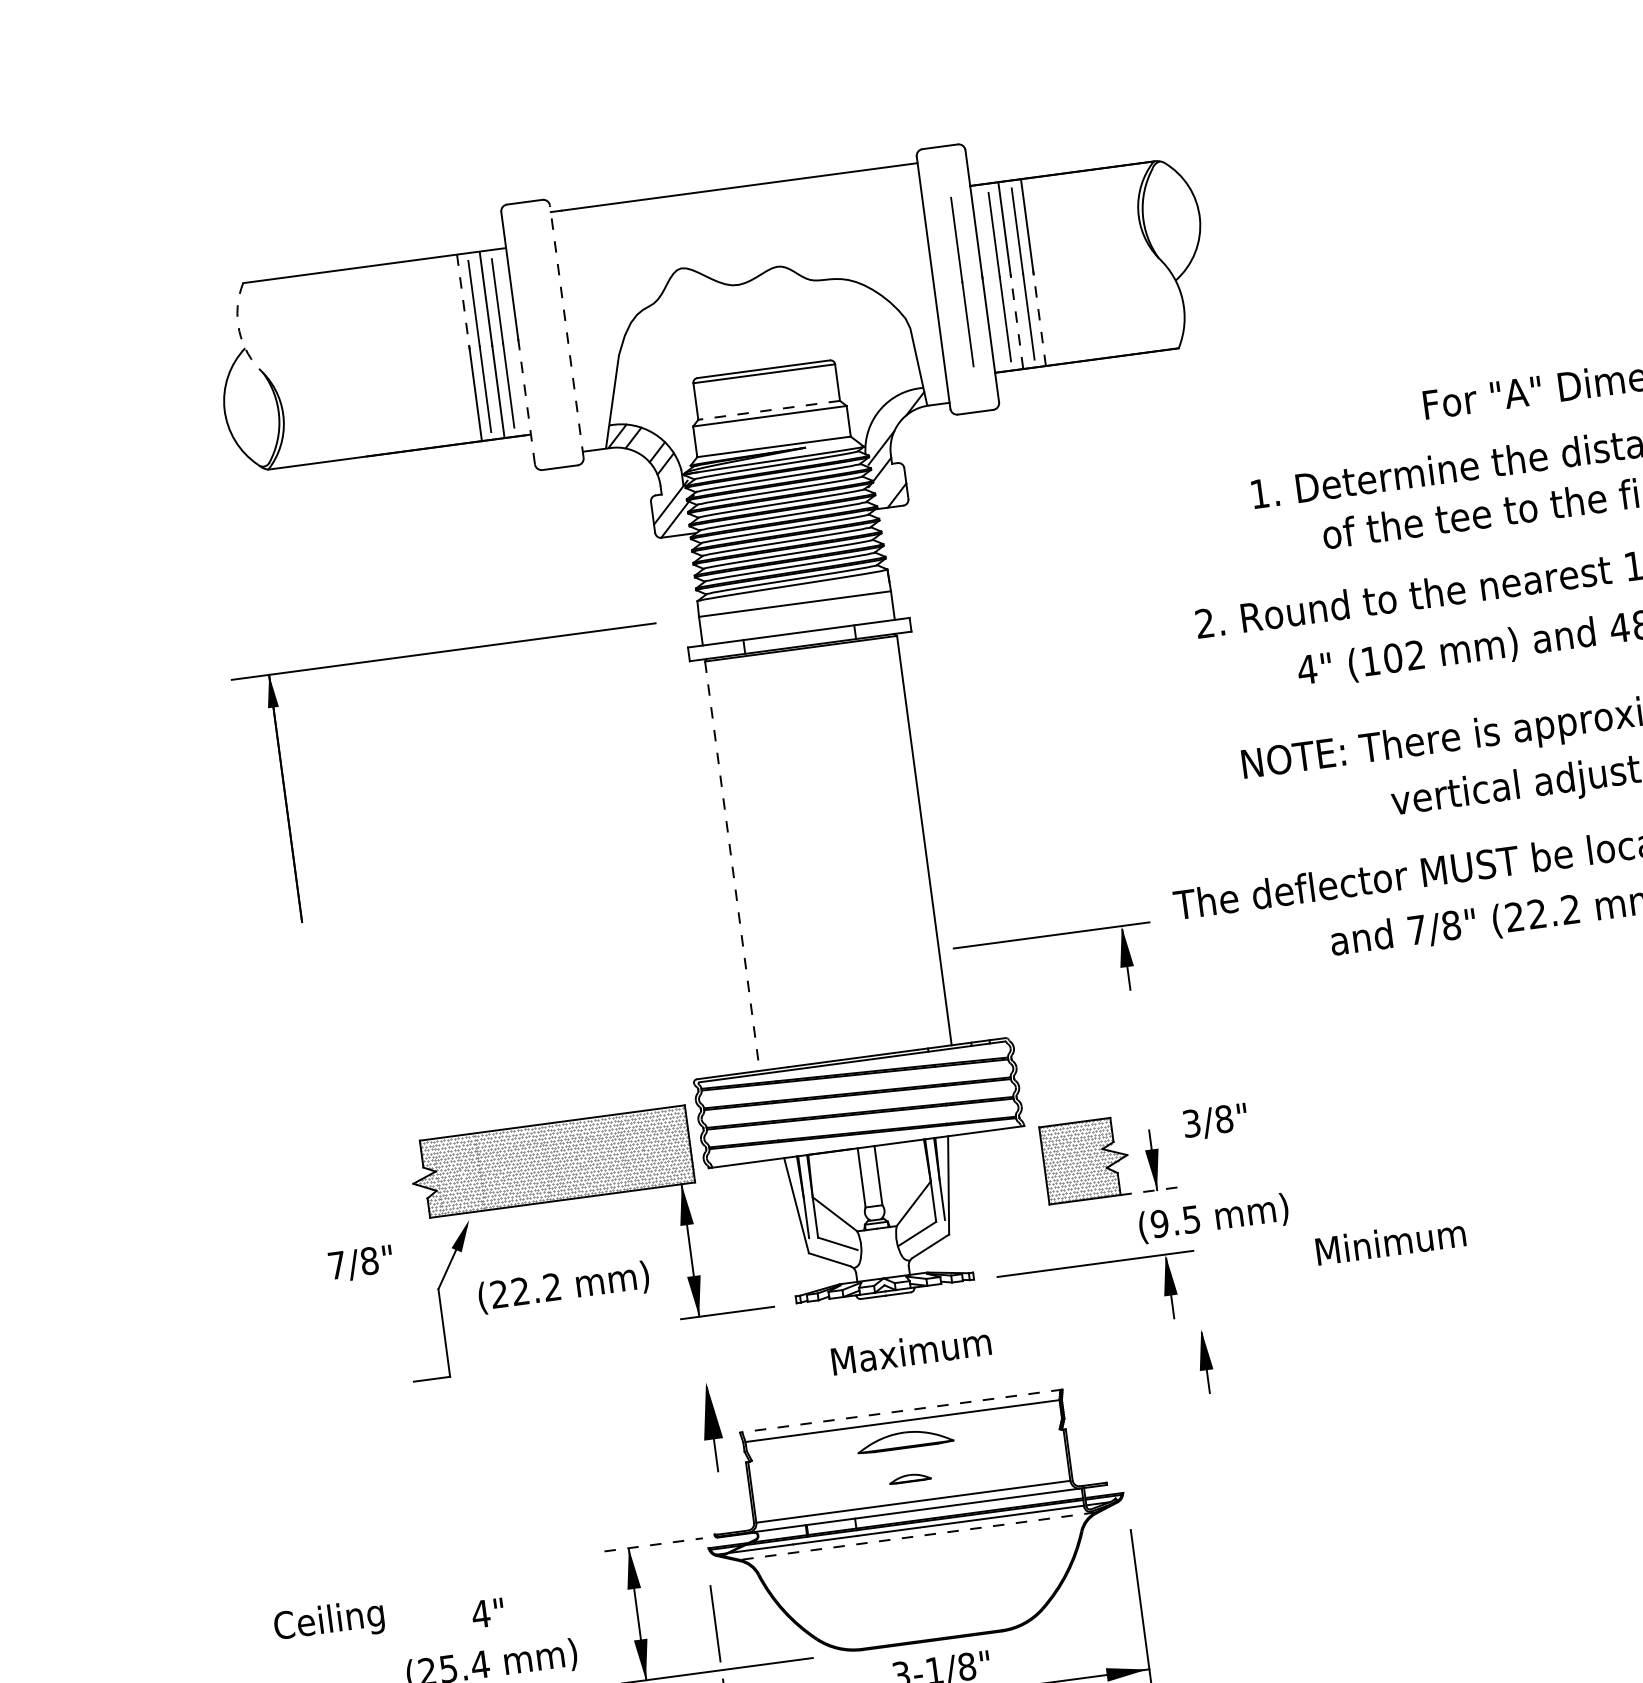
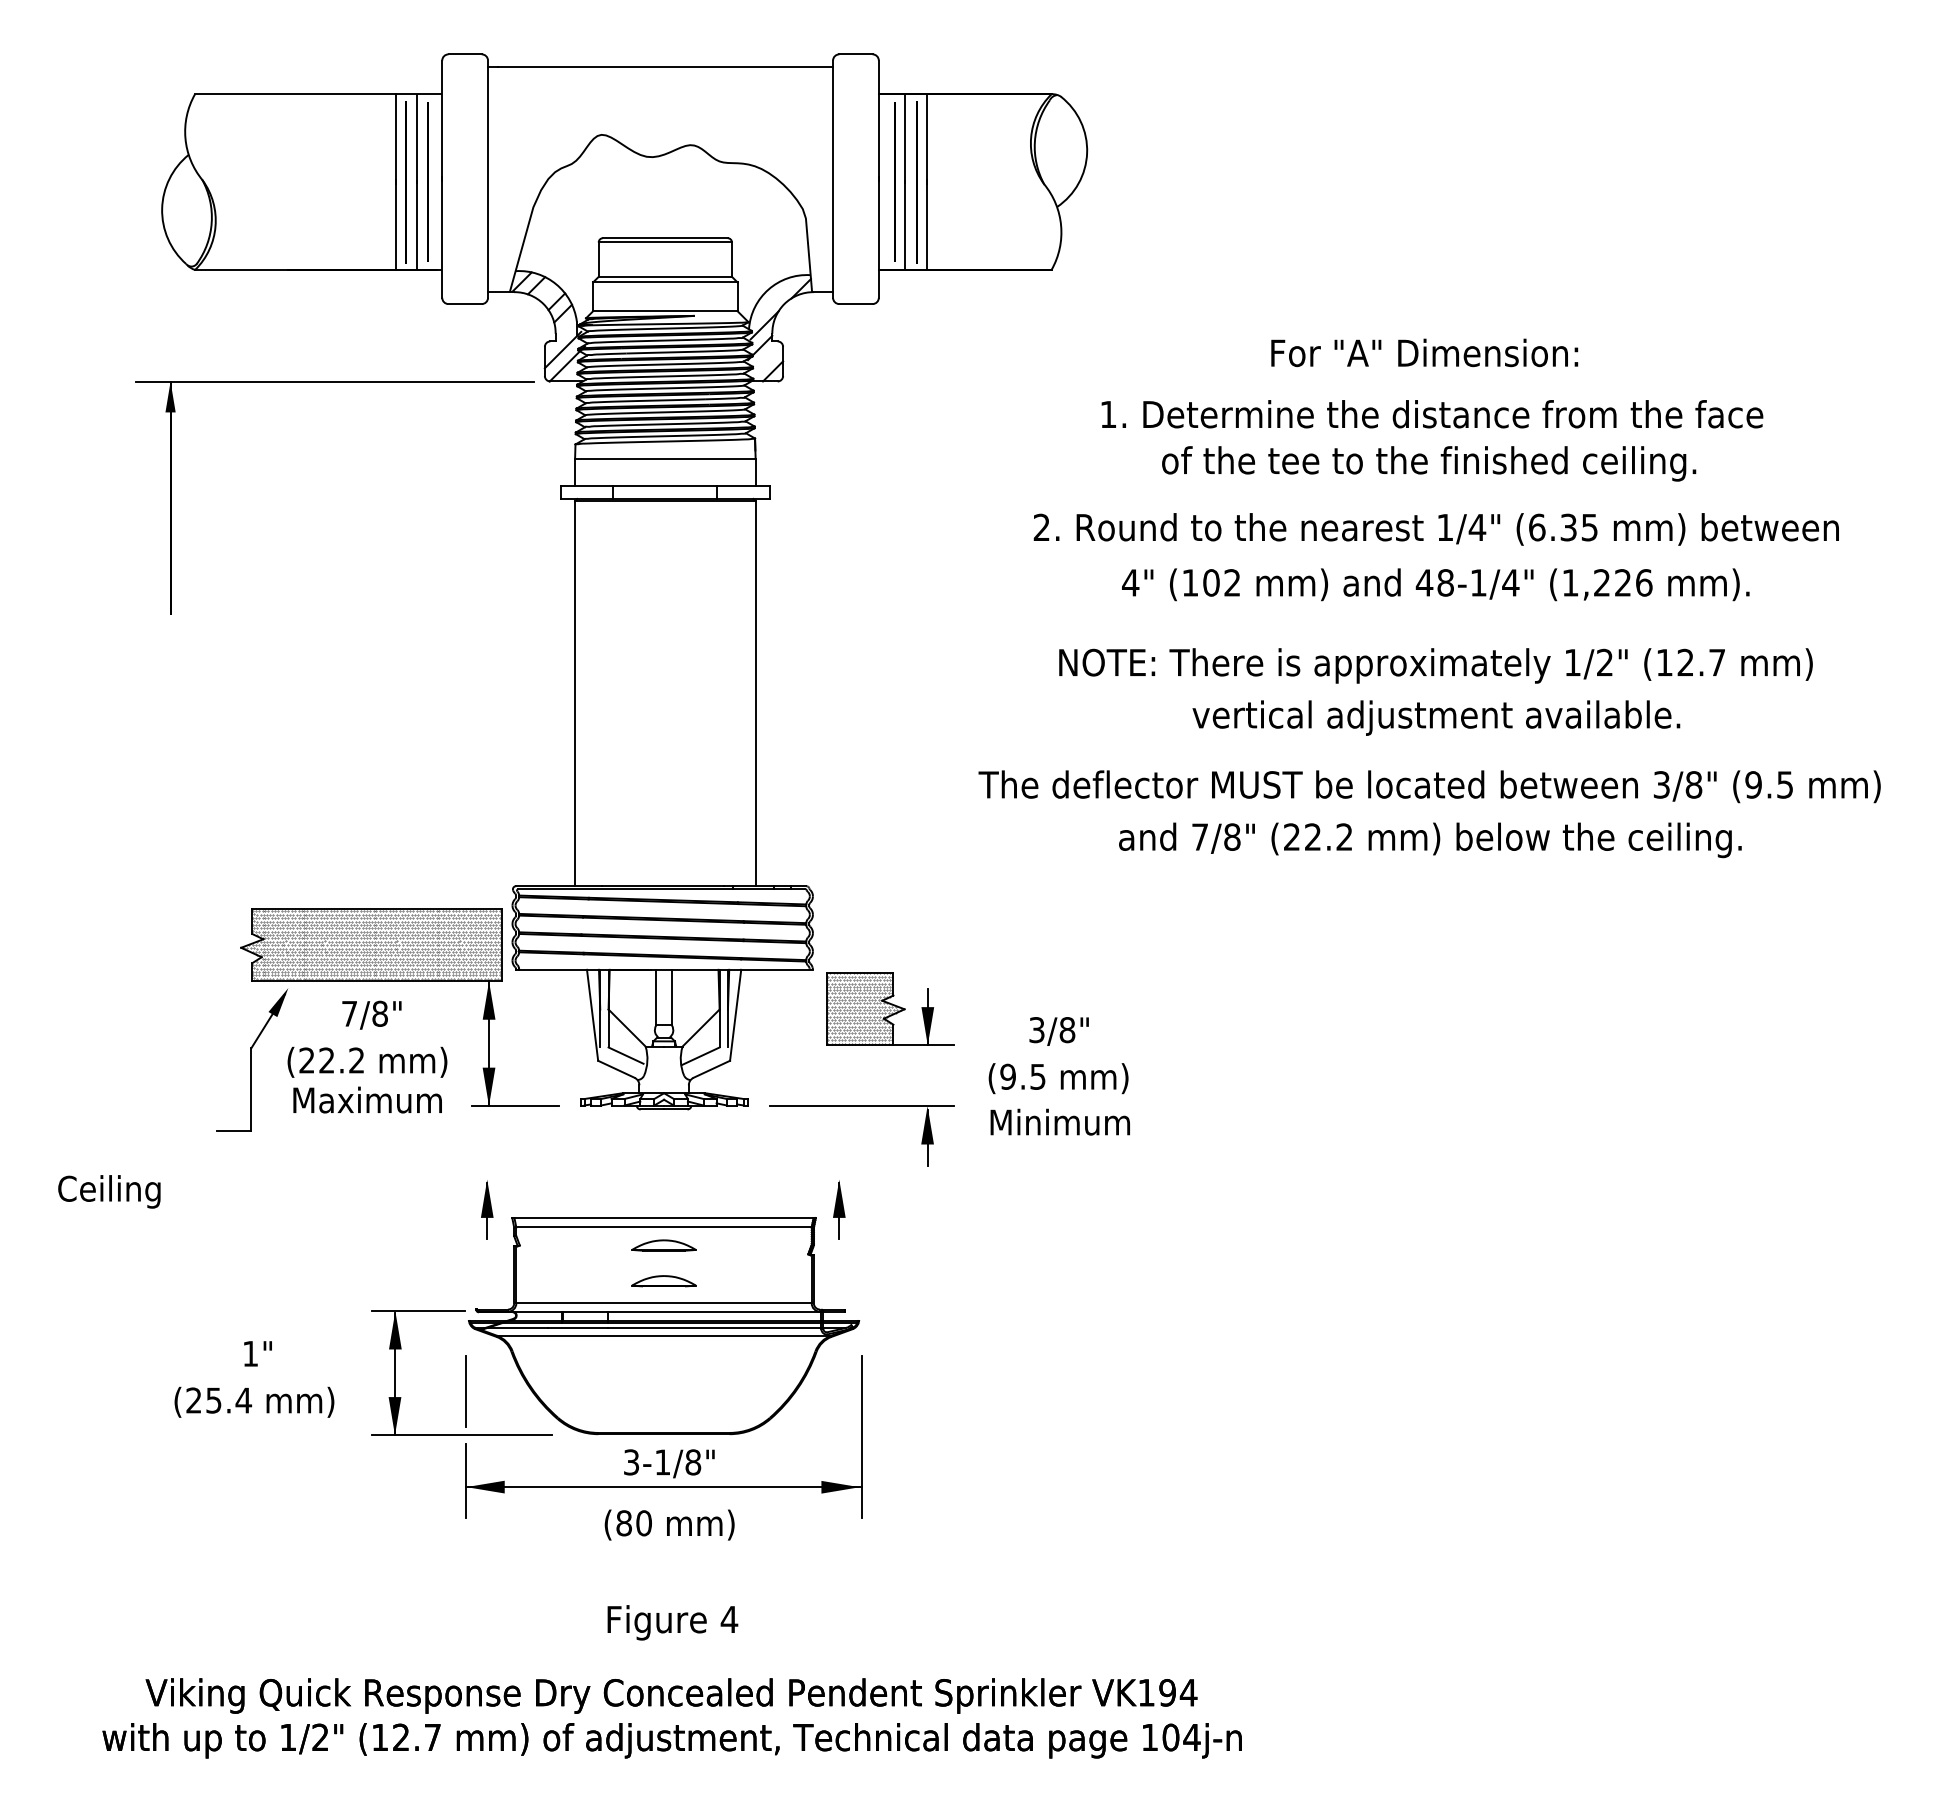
line: (962, 281) -> (859, 181), removed
line: (463, 302) -> (396, 139), dashed -> solid
line: (1039, 318) -> (926, 225), dashed -> solid
line: (1017, 320) -> (905, 224), dashed -> solid
arc: (239, 331) -> (185, 138), dashed -> solid
line: (567, 331) -> (488, 179), dashed -> solid
line: (526, 399) -> (442, 236), dashed -> solid
line: (769, 409) -> (665, 276), dashed -> solid
part: (443, 652) -> (334, 382), moved
line: (732, 866) -> (575, 693), dashed -> solid
part: (1051, 936) -> (861, 797), removed
text: (1214, 1121) -> (1058, 1031), moved
line: (1152, 1190) -> (923, 1045), dashed -> solid
text: (1213, 1218) -> (1058, 1078), moved
text: (1389, 1241) -> (1059, 1121), moved
text: (360, 1263) -> (371, 1014), moved
text: (911, 1350) -> (367, 1099), moved
part: (1205, 1361) -> (839, 1209), moved
line: (901, 1411) -> (664, 1218), dashed -> solid
part: (712, 1427) -> (487, 1209), size x0.71
part: (904, 1440) -> (663, 1245), size x0.71
part: (909, 1478) -> (663, 1281), size x1.67
line: (917, 1536) -> (663, 1335), dashed -> solid
line: (654, 1545) -> (419, 1311), dashed -> solid
text: (480, 1613) -> (250, 1353), 4" -> 1"
text: (329, 1622) -> (109, 1191), moved

